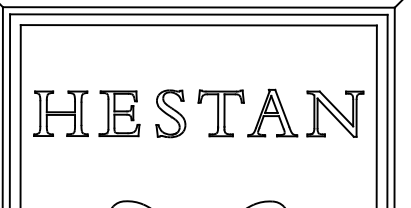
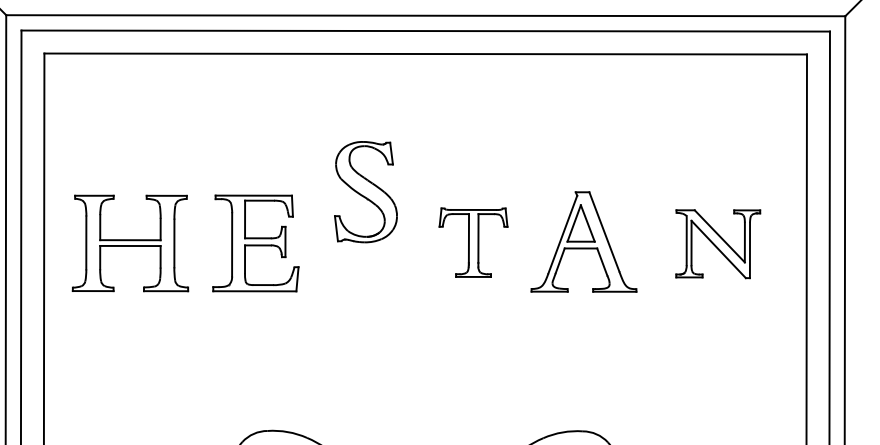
part: (170, 113) -> (365, 191), moved
part: (220, 113) -> (472, 242), size x0.7
part: (335, 113) -> (718, 242), size x0.7

